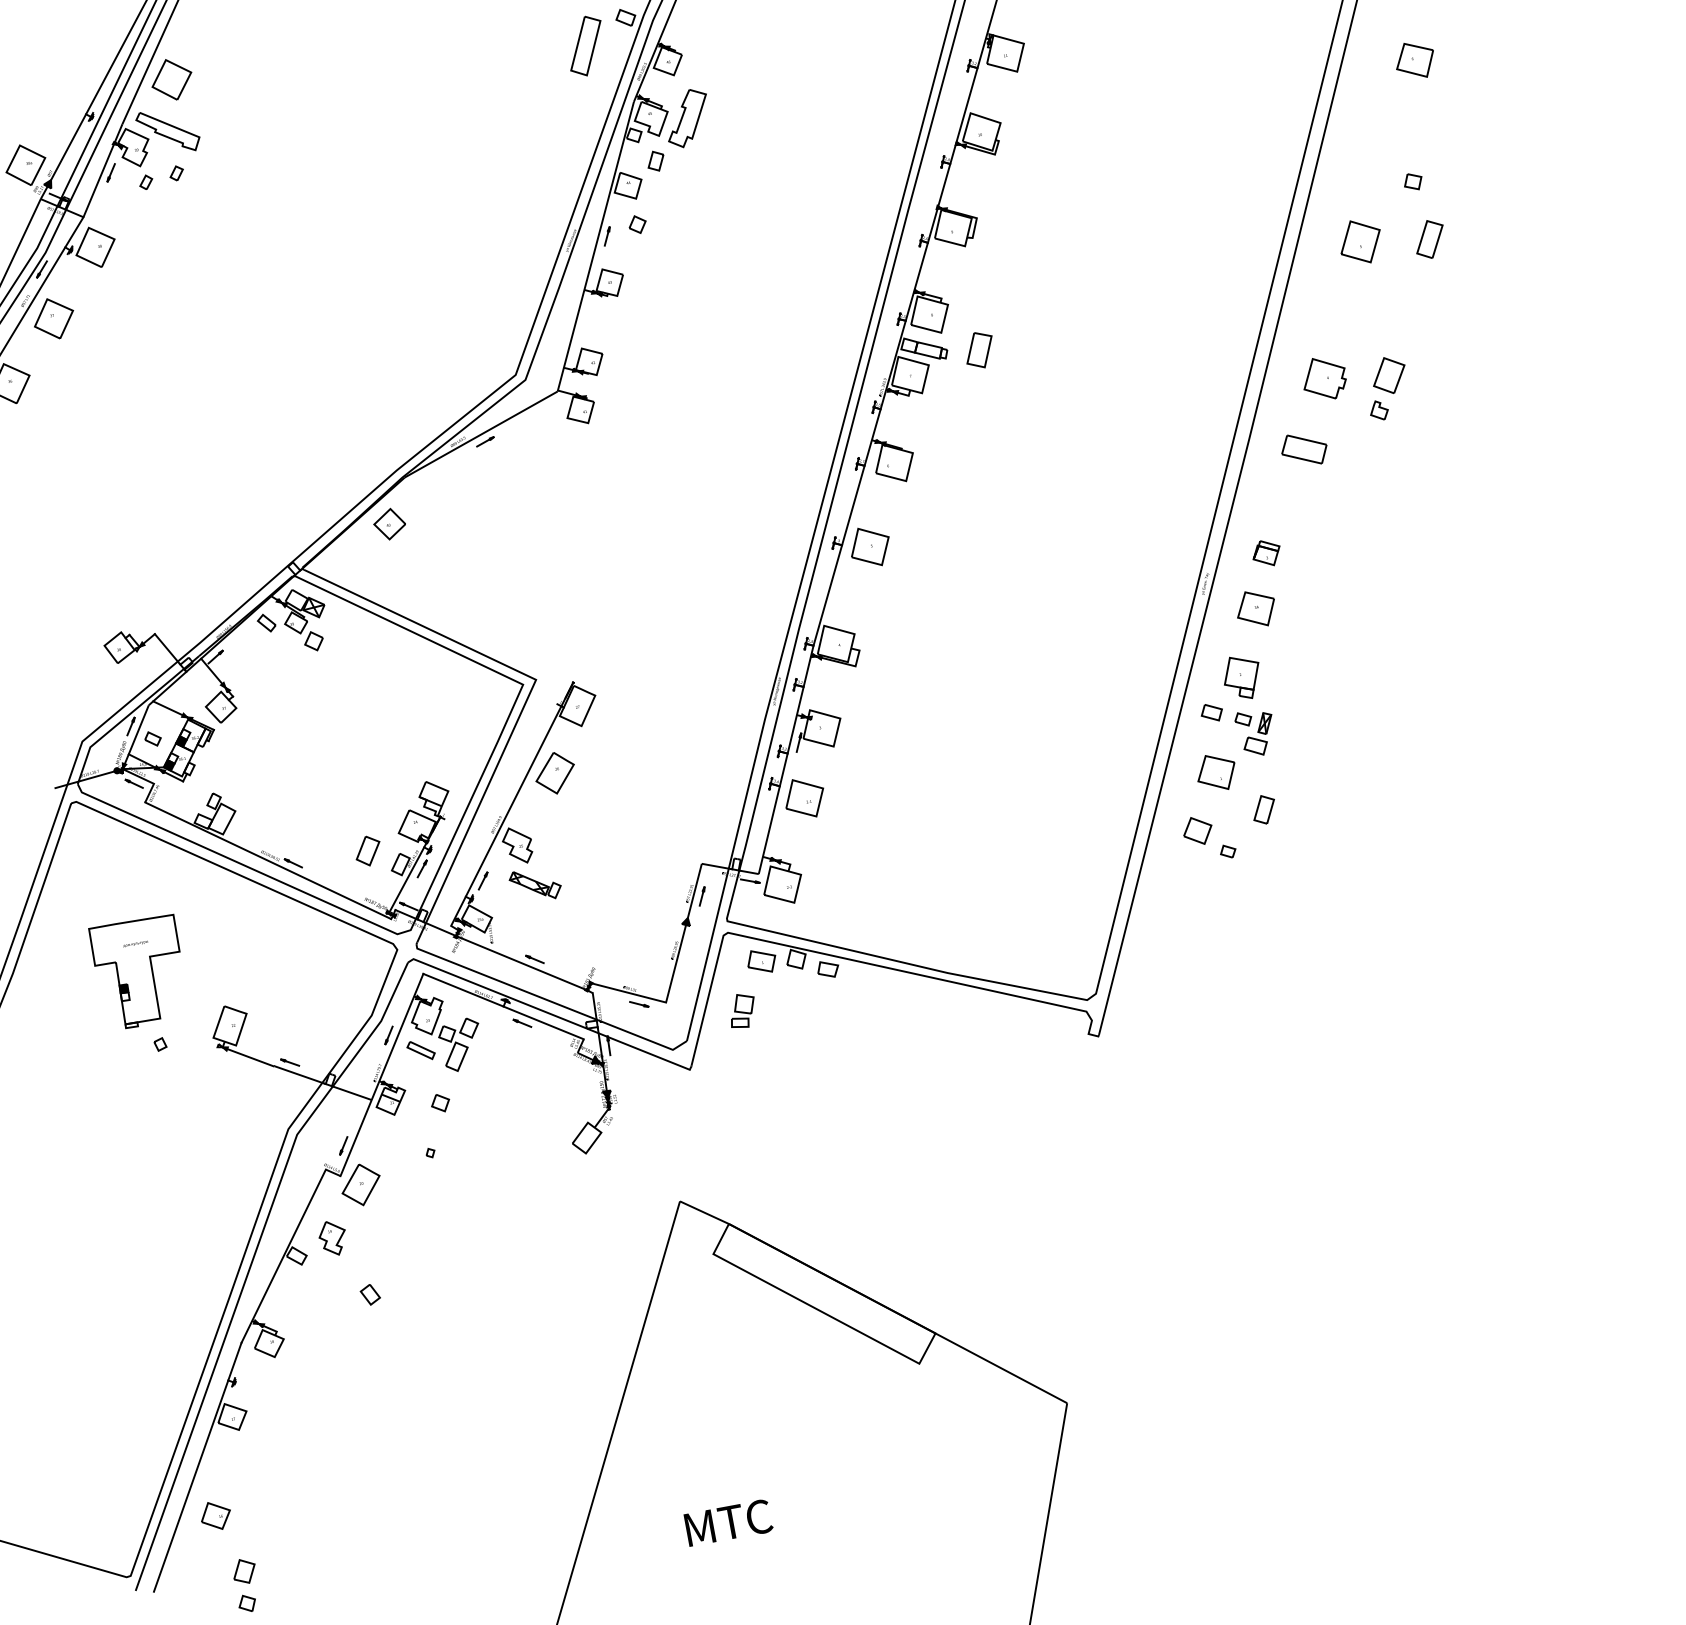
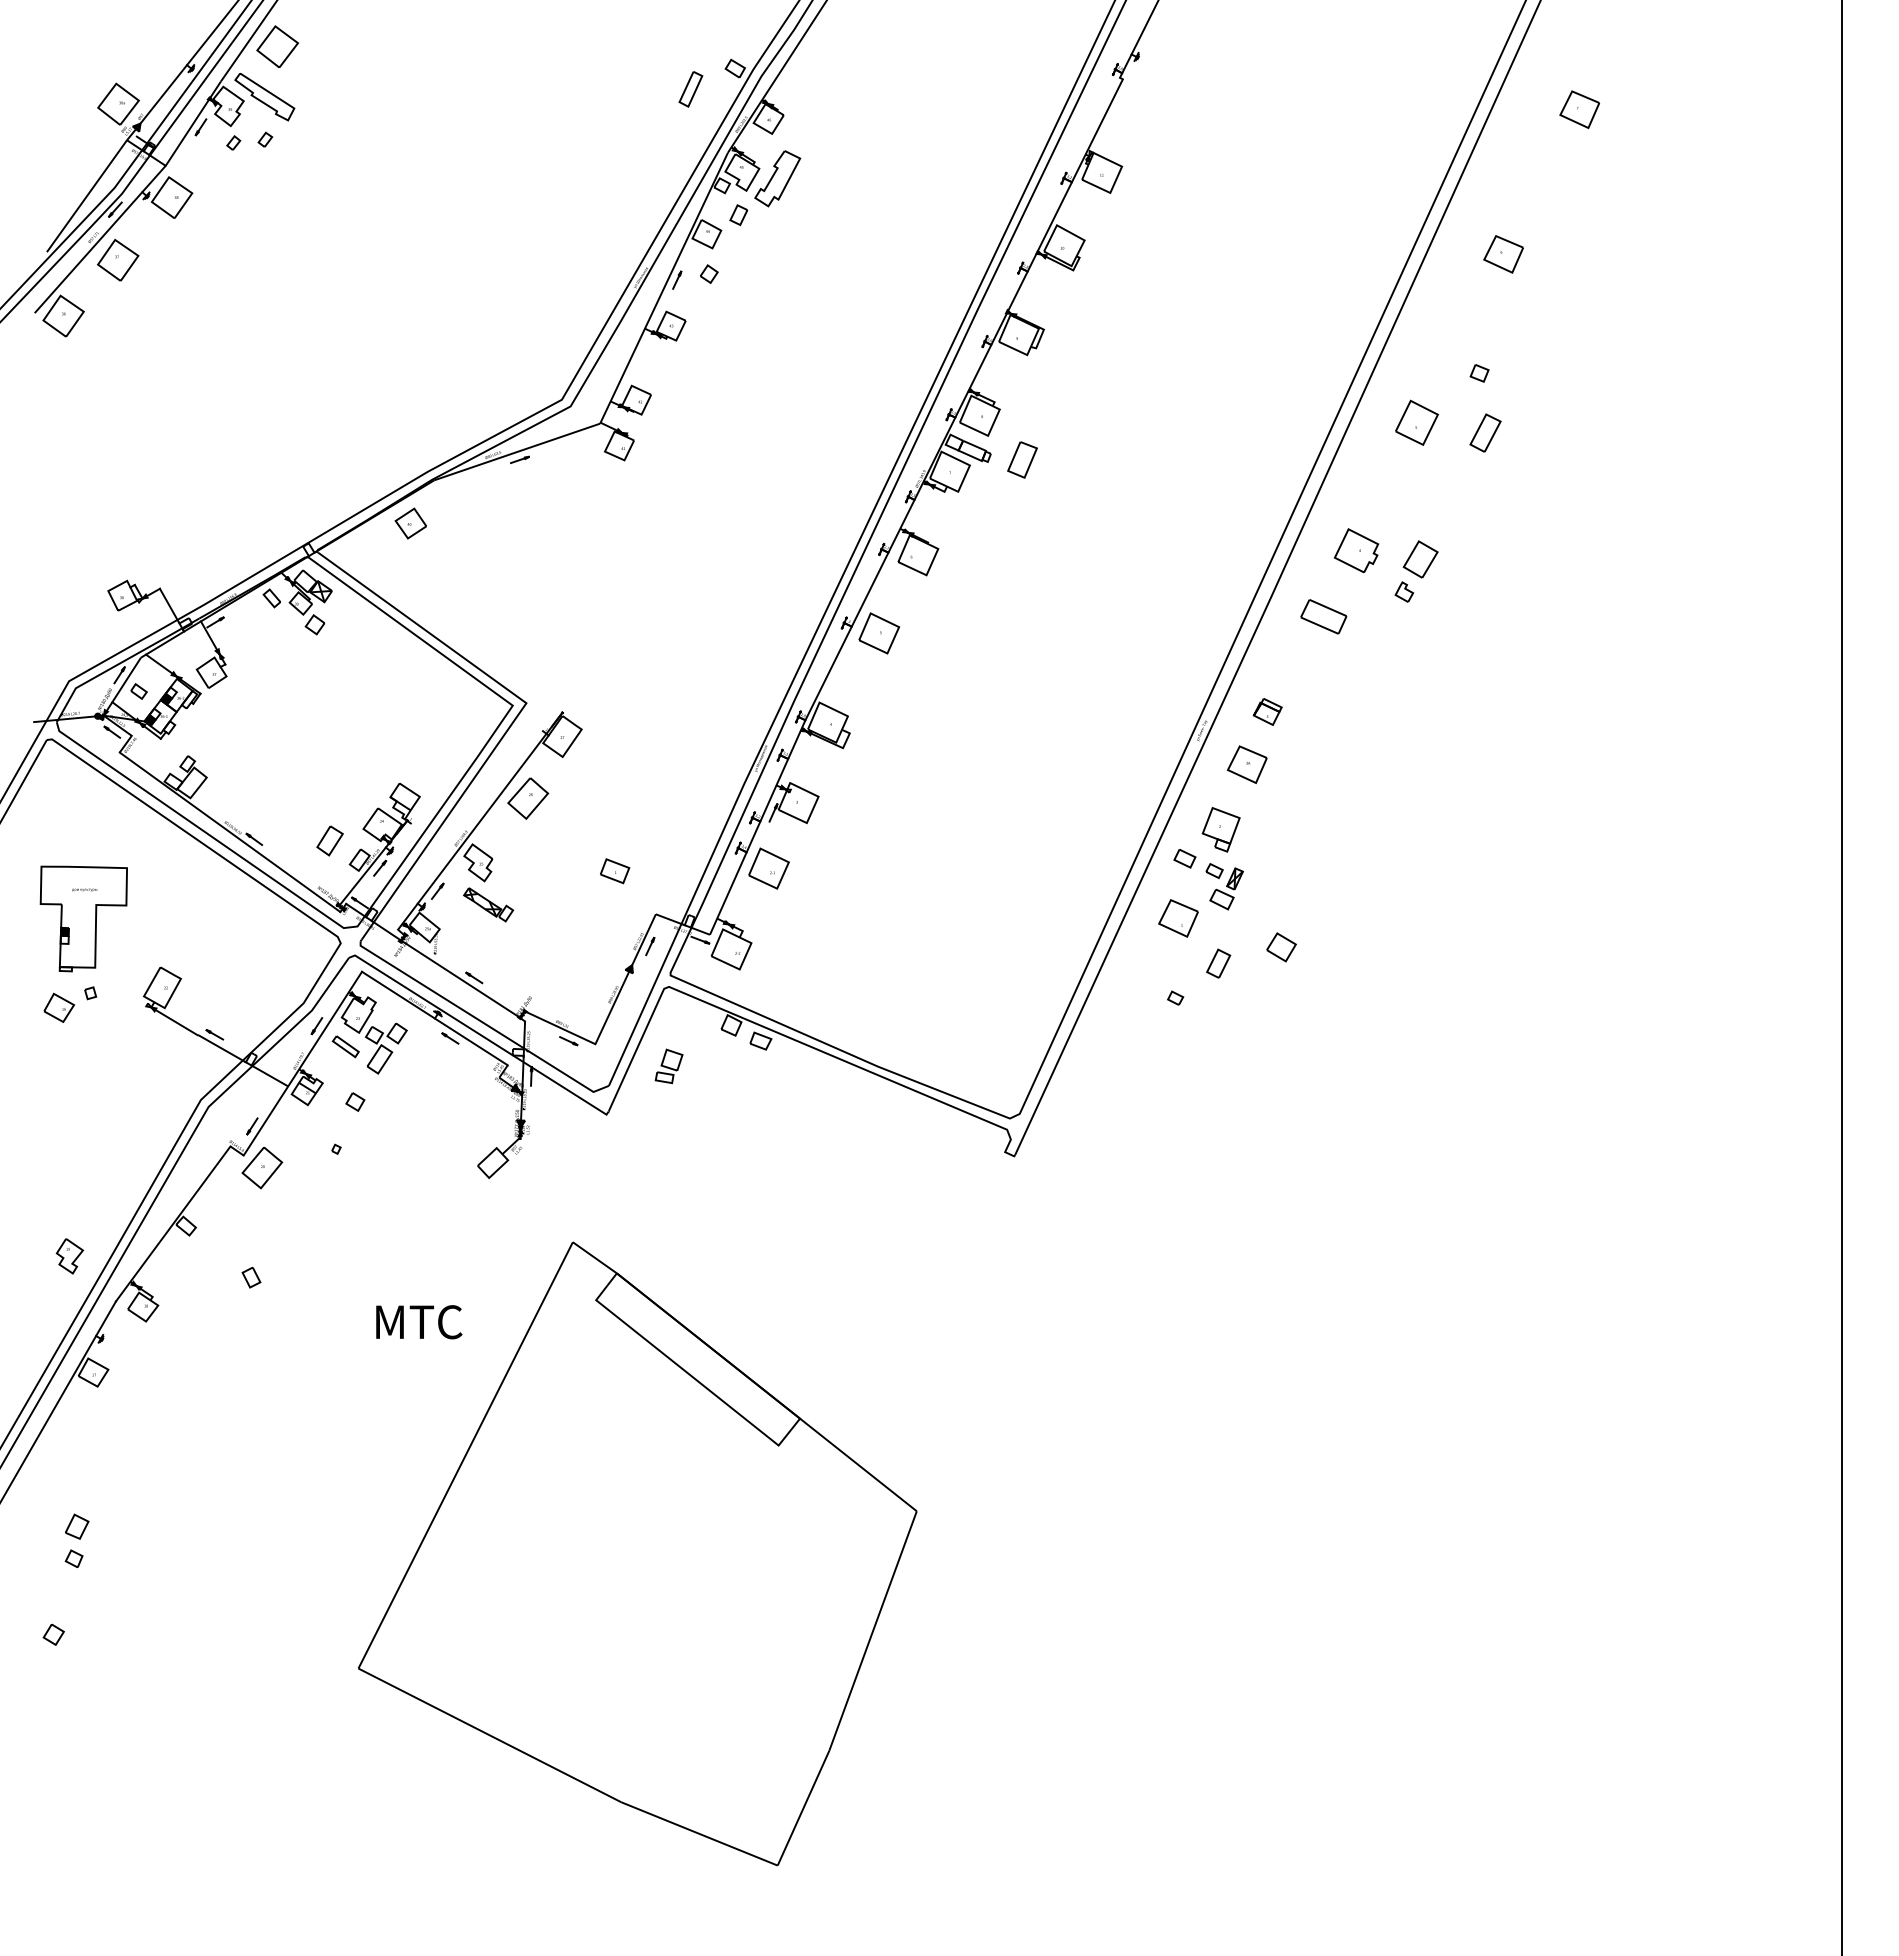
part: (585, 46) -> (690, 89), size x0.6
part: (1197, 831) -> (1281, 947), moved
part: (762, 961) -> (615, 871), moved
part: (332, 1238) -> (69, 1256), moved
part: (216, 1515) -> (59, 1007), moved
text: (729, 1523) -> (419, 1322), moved

